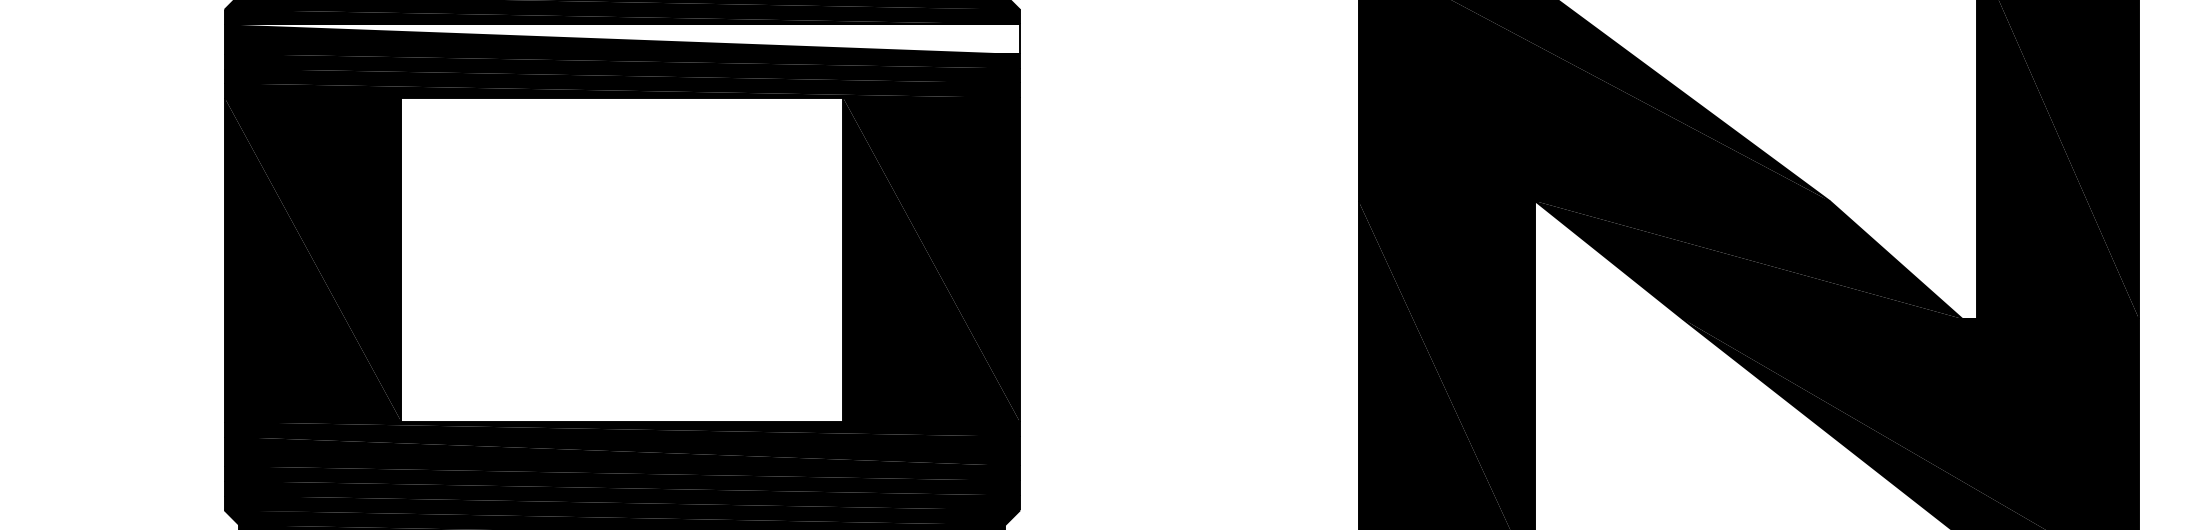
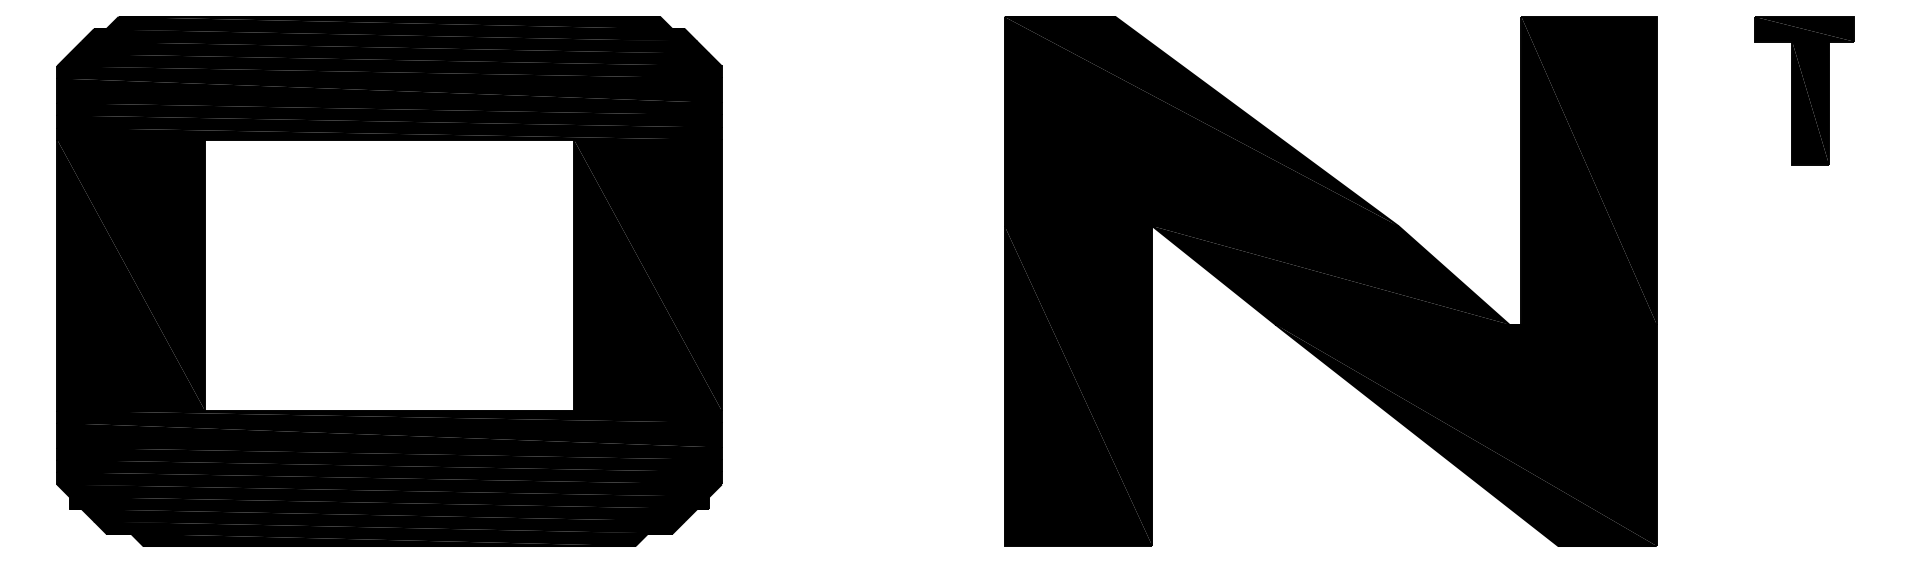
fill: (622, 38) -> (389, 90), added

